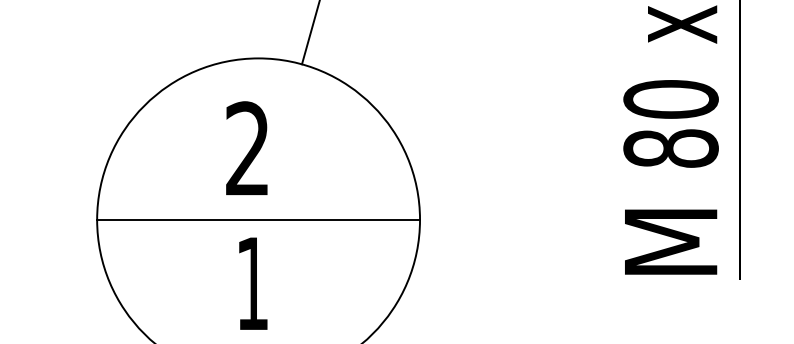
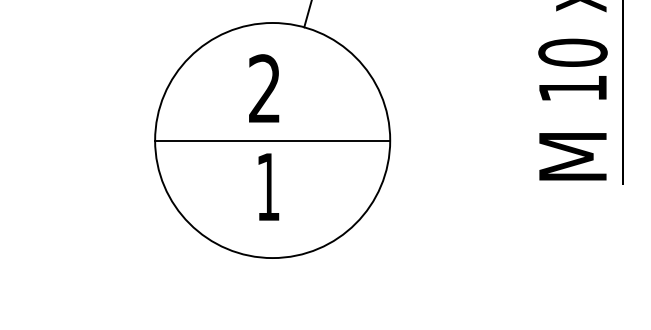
text: (670, 148) -> (572, 88), 80 -> 10

